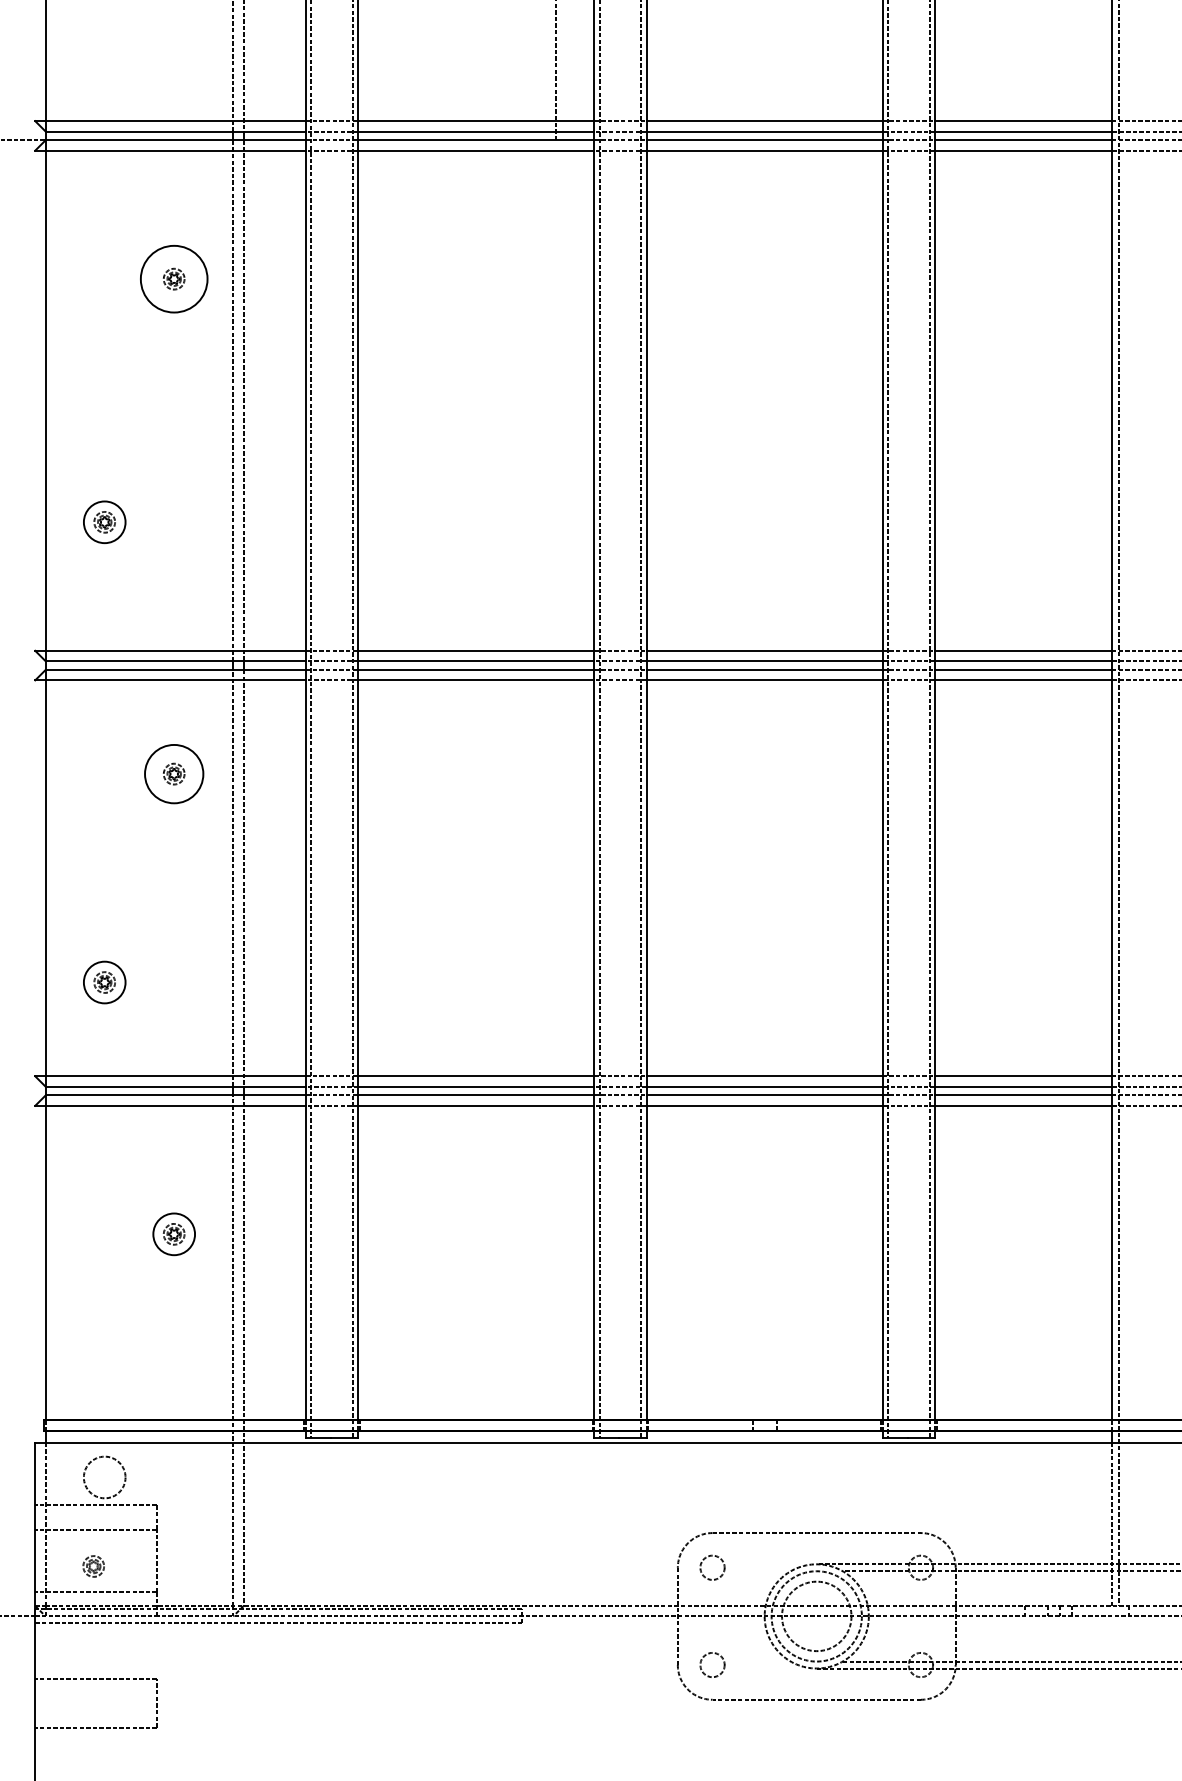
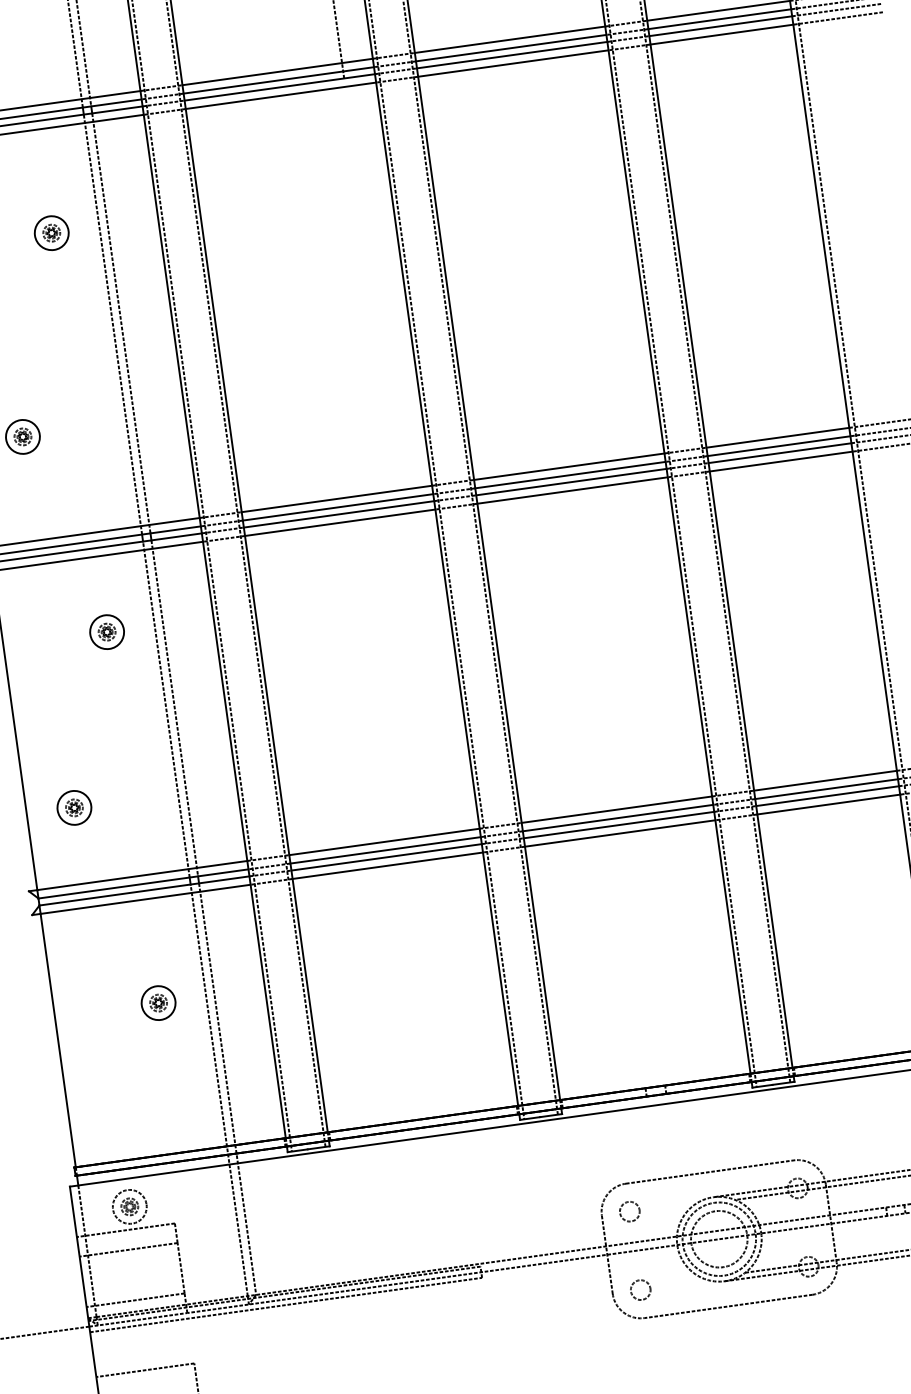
circle: (174, 279) -> (52, 233), size x0.62
circle: (174, 773) -> (107, 631), size x0.71
part: (93, 1566) -> (129, 1206), moved

